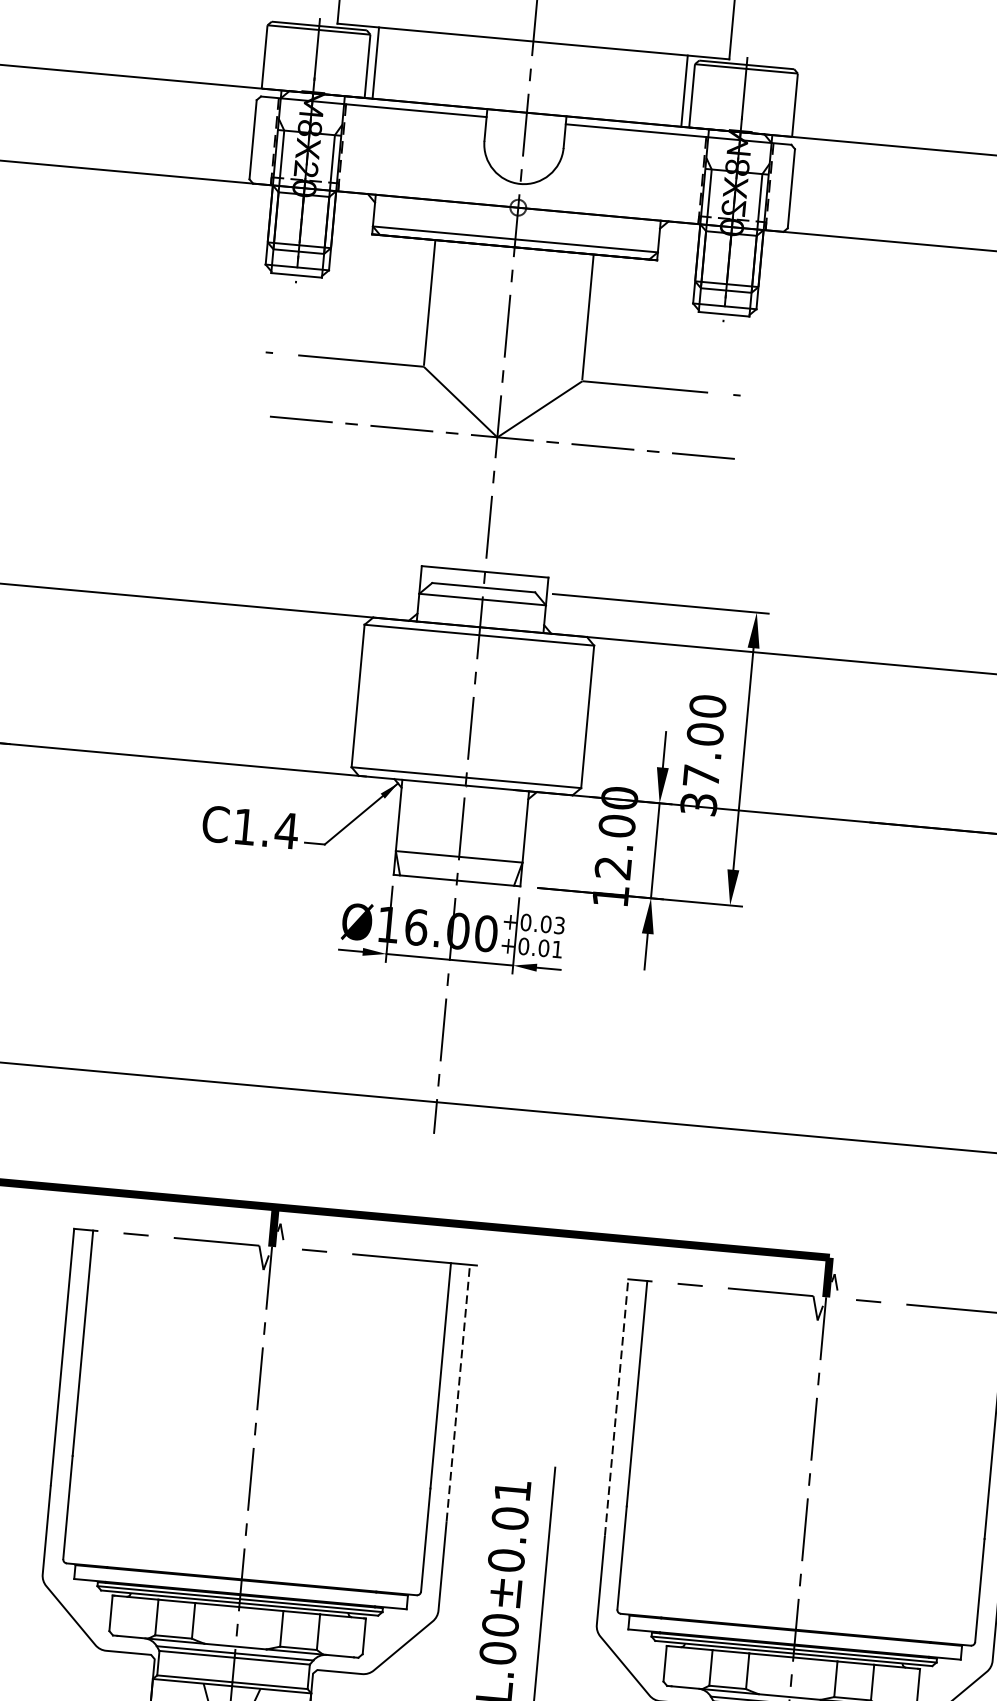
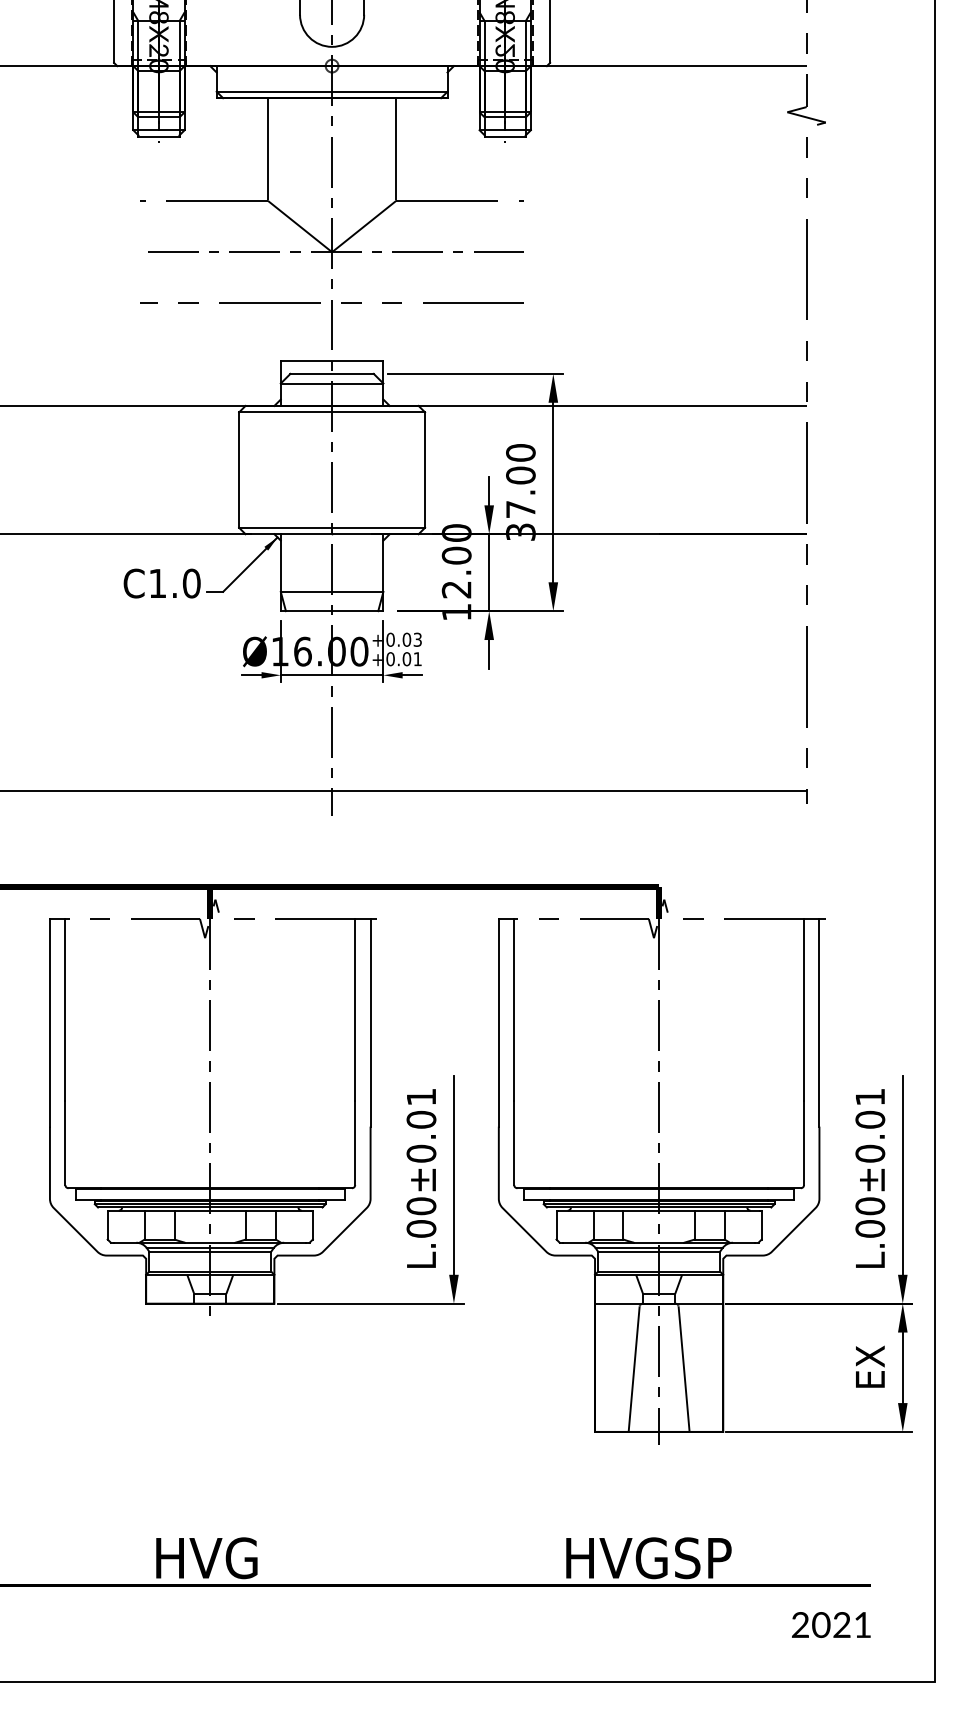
line: (503, 500) -> (341, 302), added
text: (286, 830) -> (191, 583), C1.4 -> C1.0
line: (458, 1392) -> (370, 1022), dashed -> solid
line: (616, 1407) -> (498, 1022), dashed -> solid

